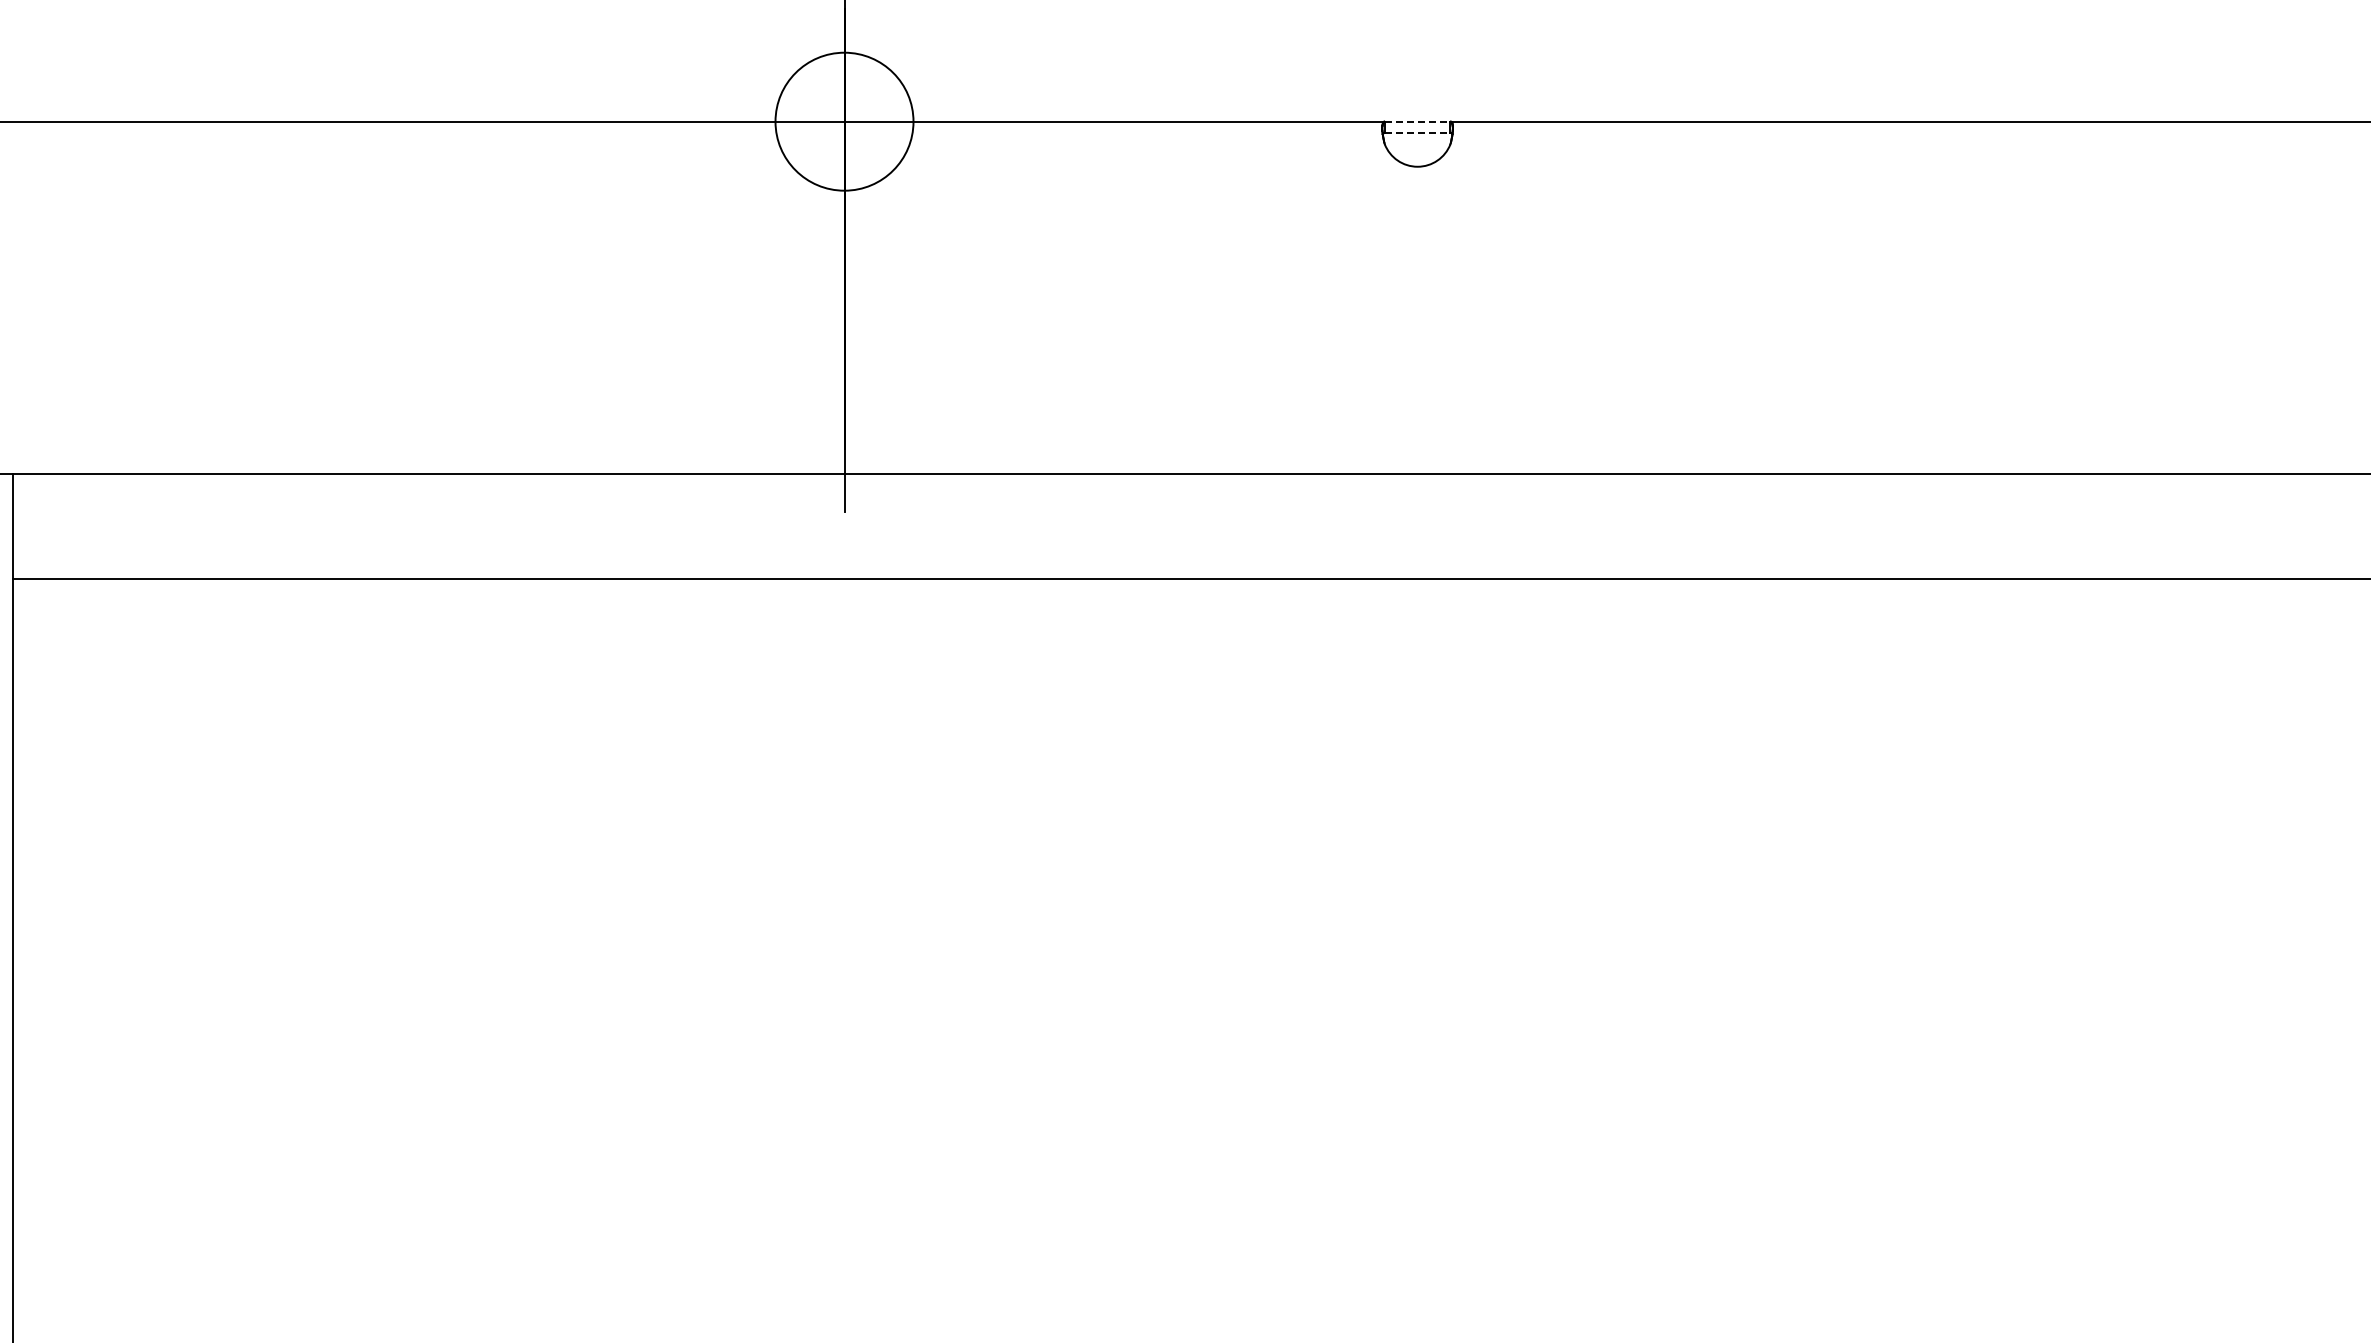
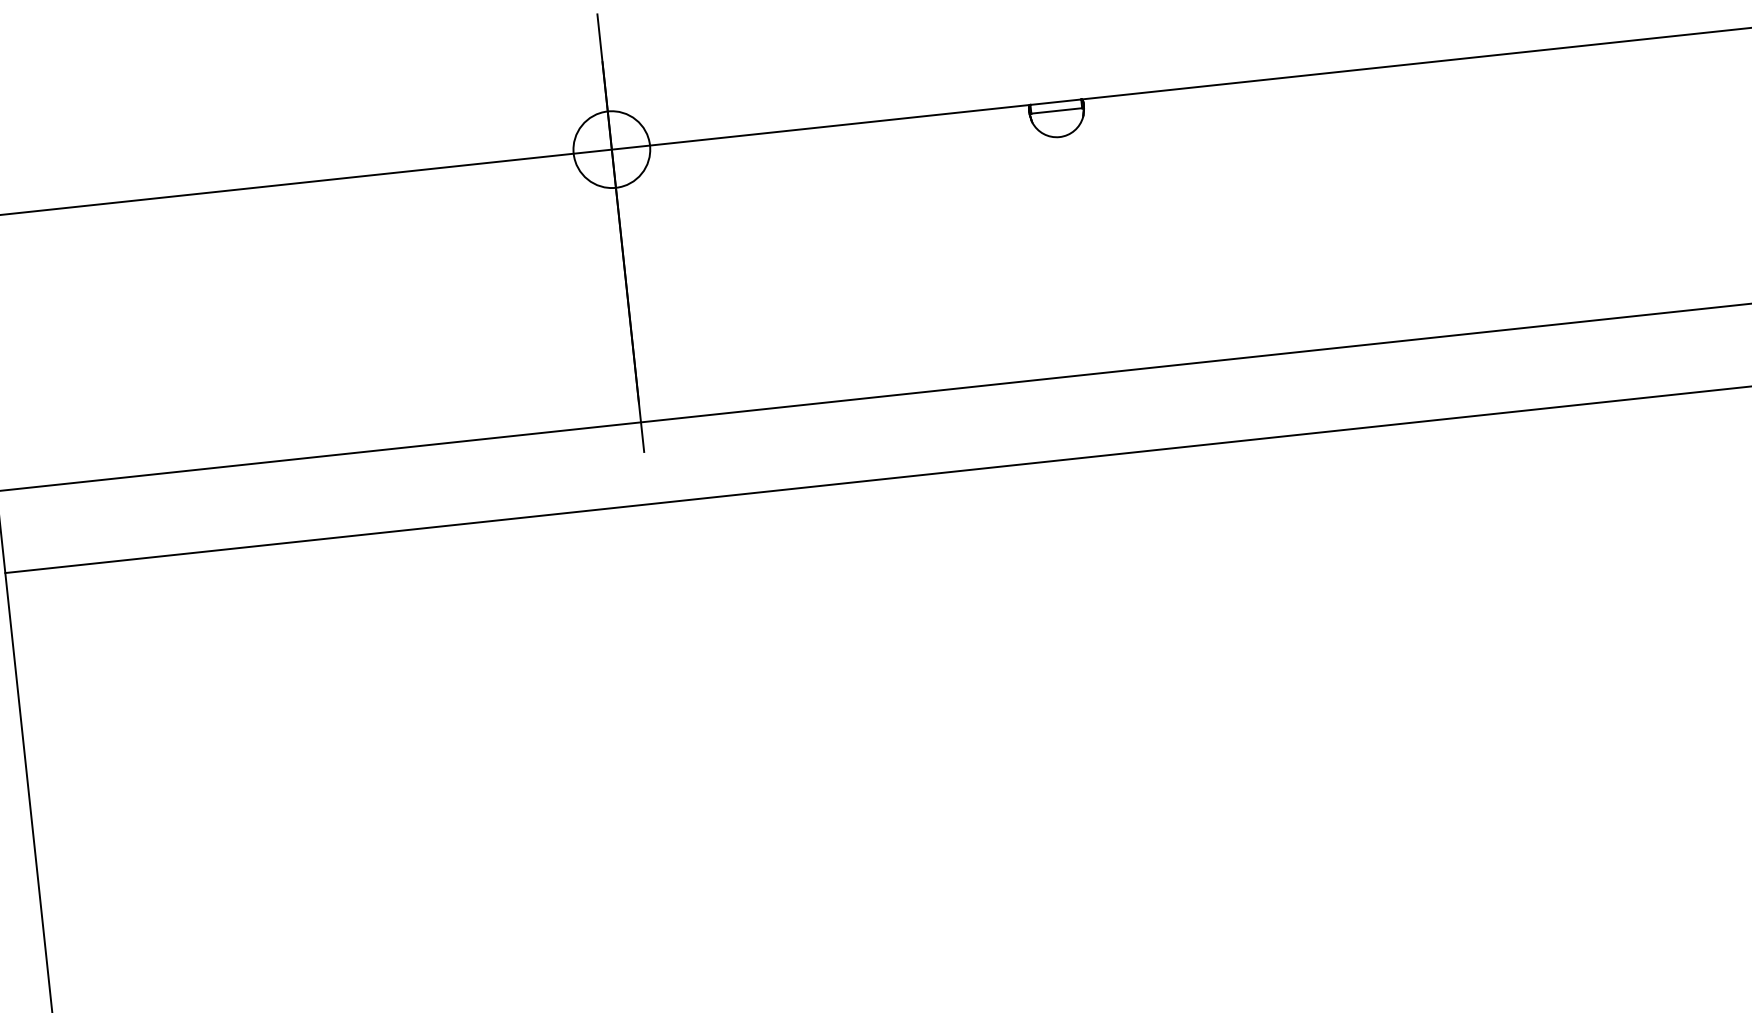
circle: (844, 121) -> (611, 149), size x0.71
line: (1417, 121) -> (1055, 102), dashed -> solid
line: (1417, 132) -> (1056, 110), dashed -> solid

